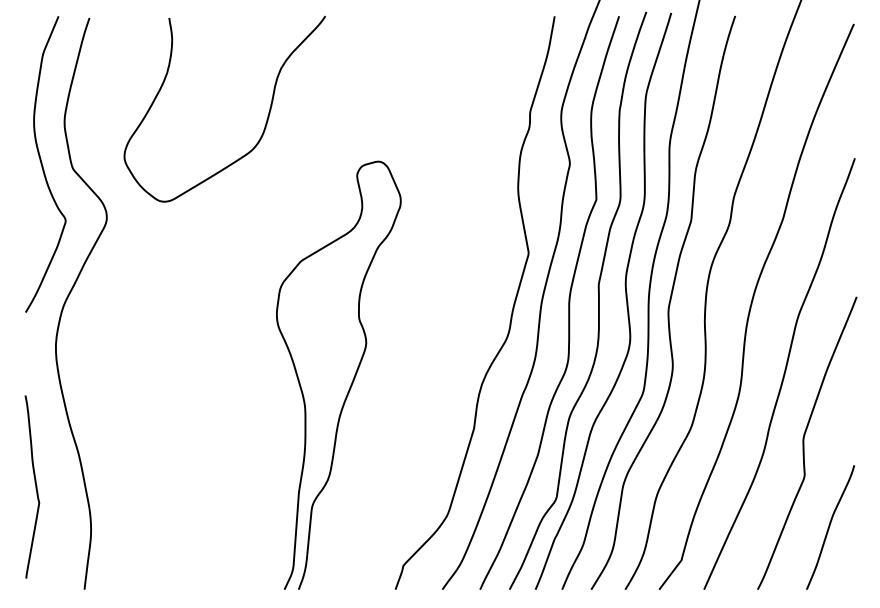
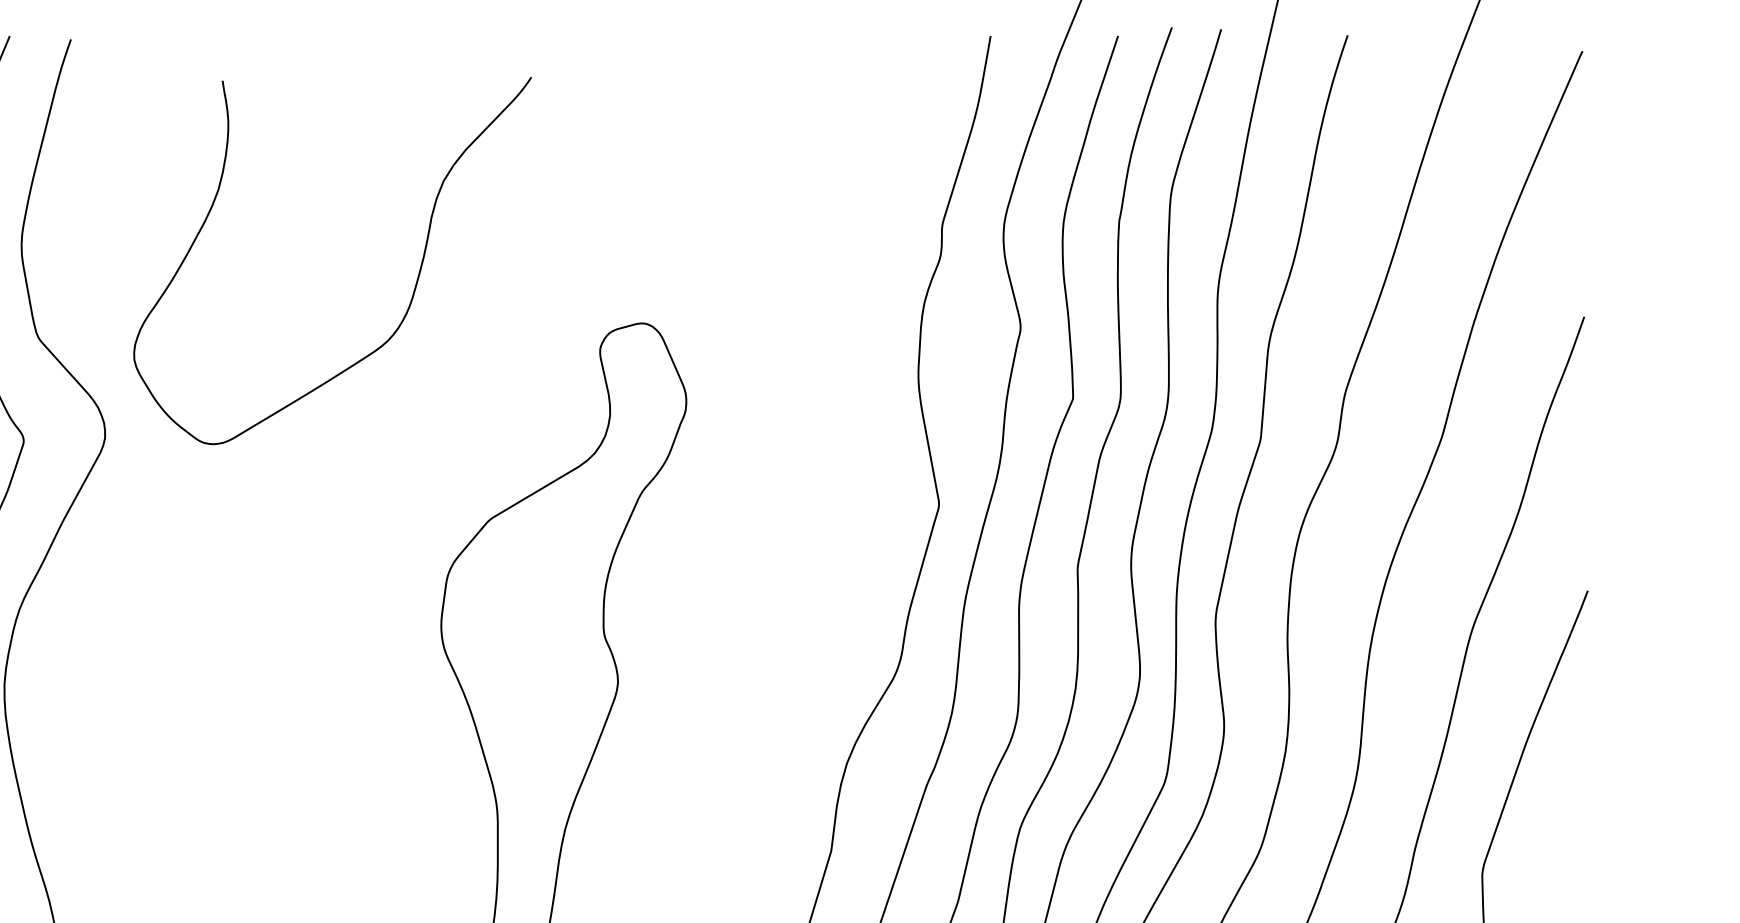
curve: (265, 122) -> (412, 287), moved

